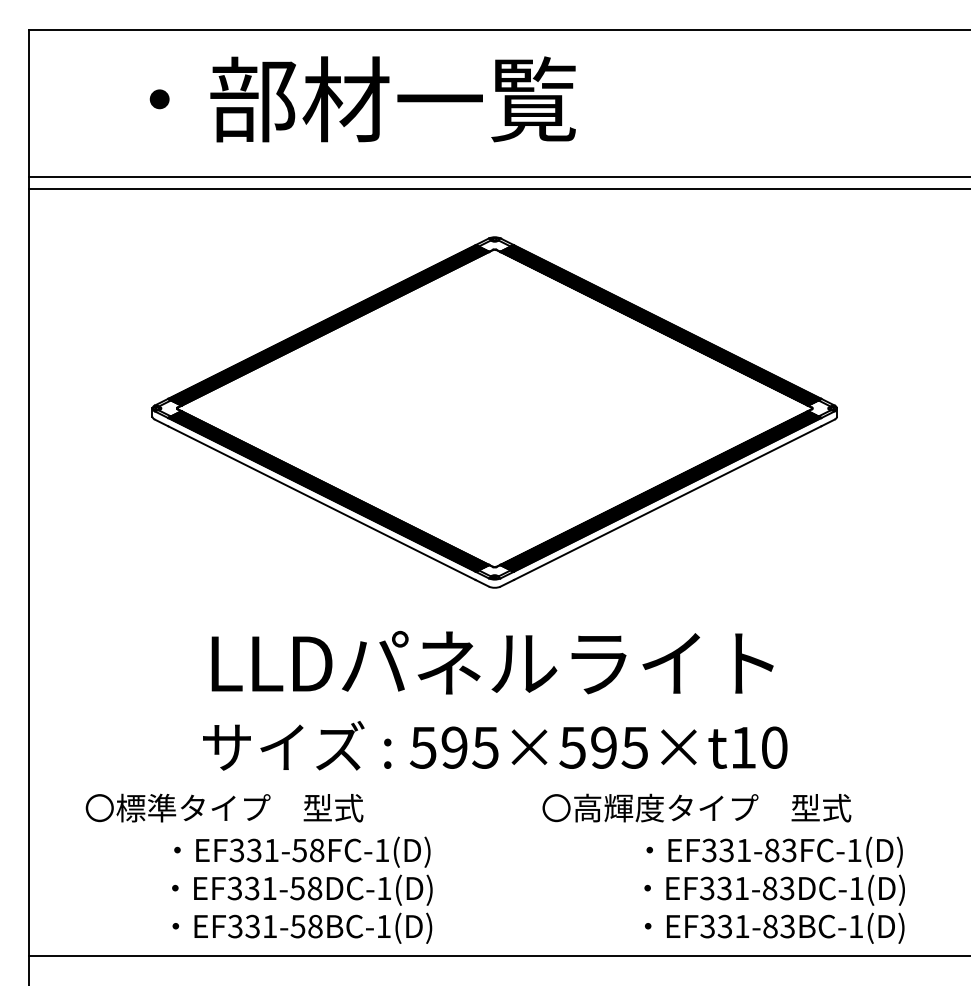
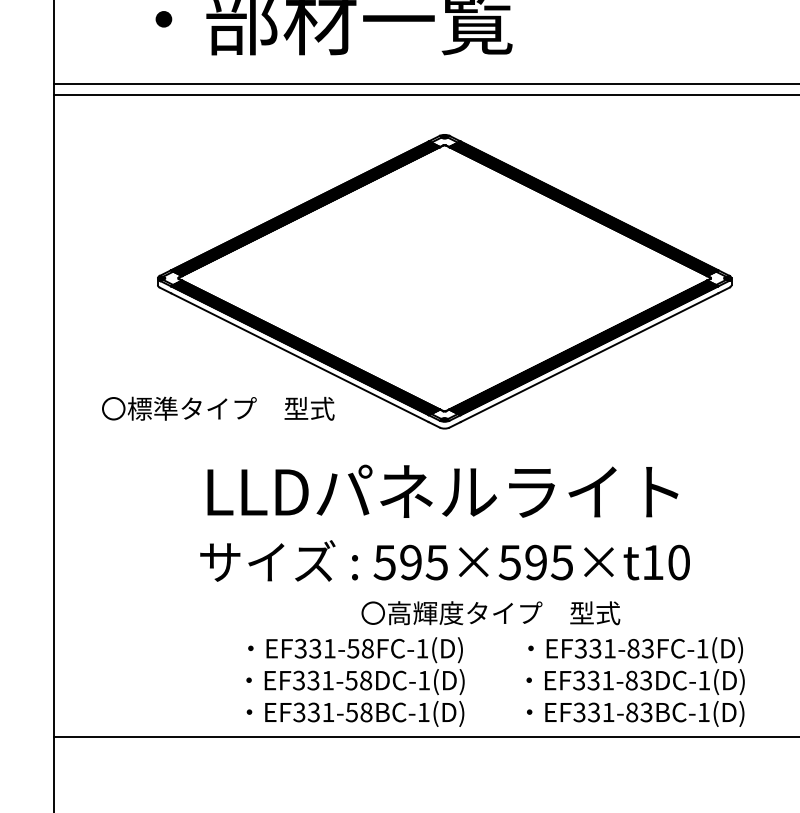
text: (224, 807) -> (218, 408), moved
text: (696, 807) -> (490, 612), moved
text: (302, 889) -> (355, 681), moved
text: (774, 889) -> (635, 681), moved

